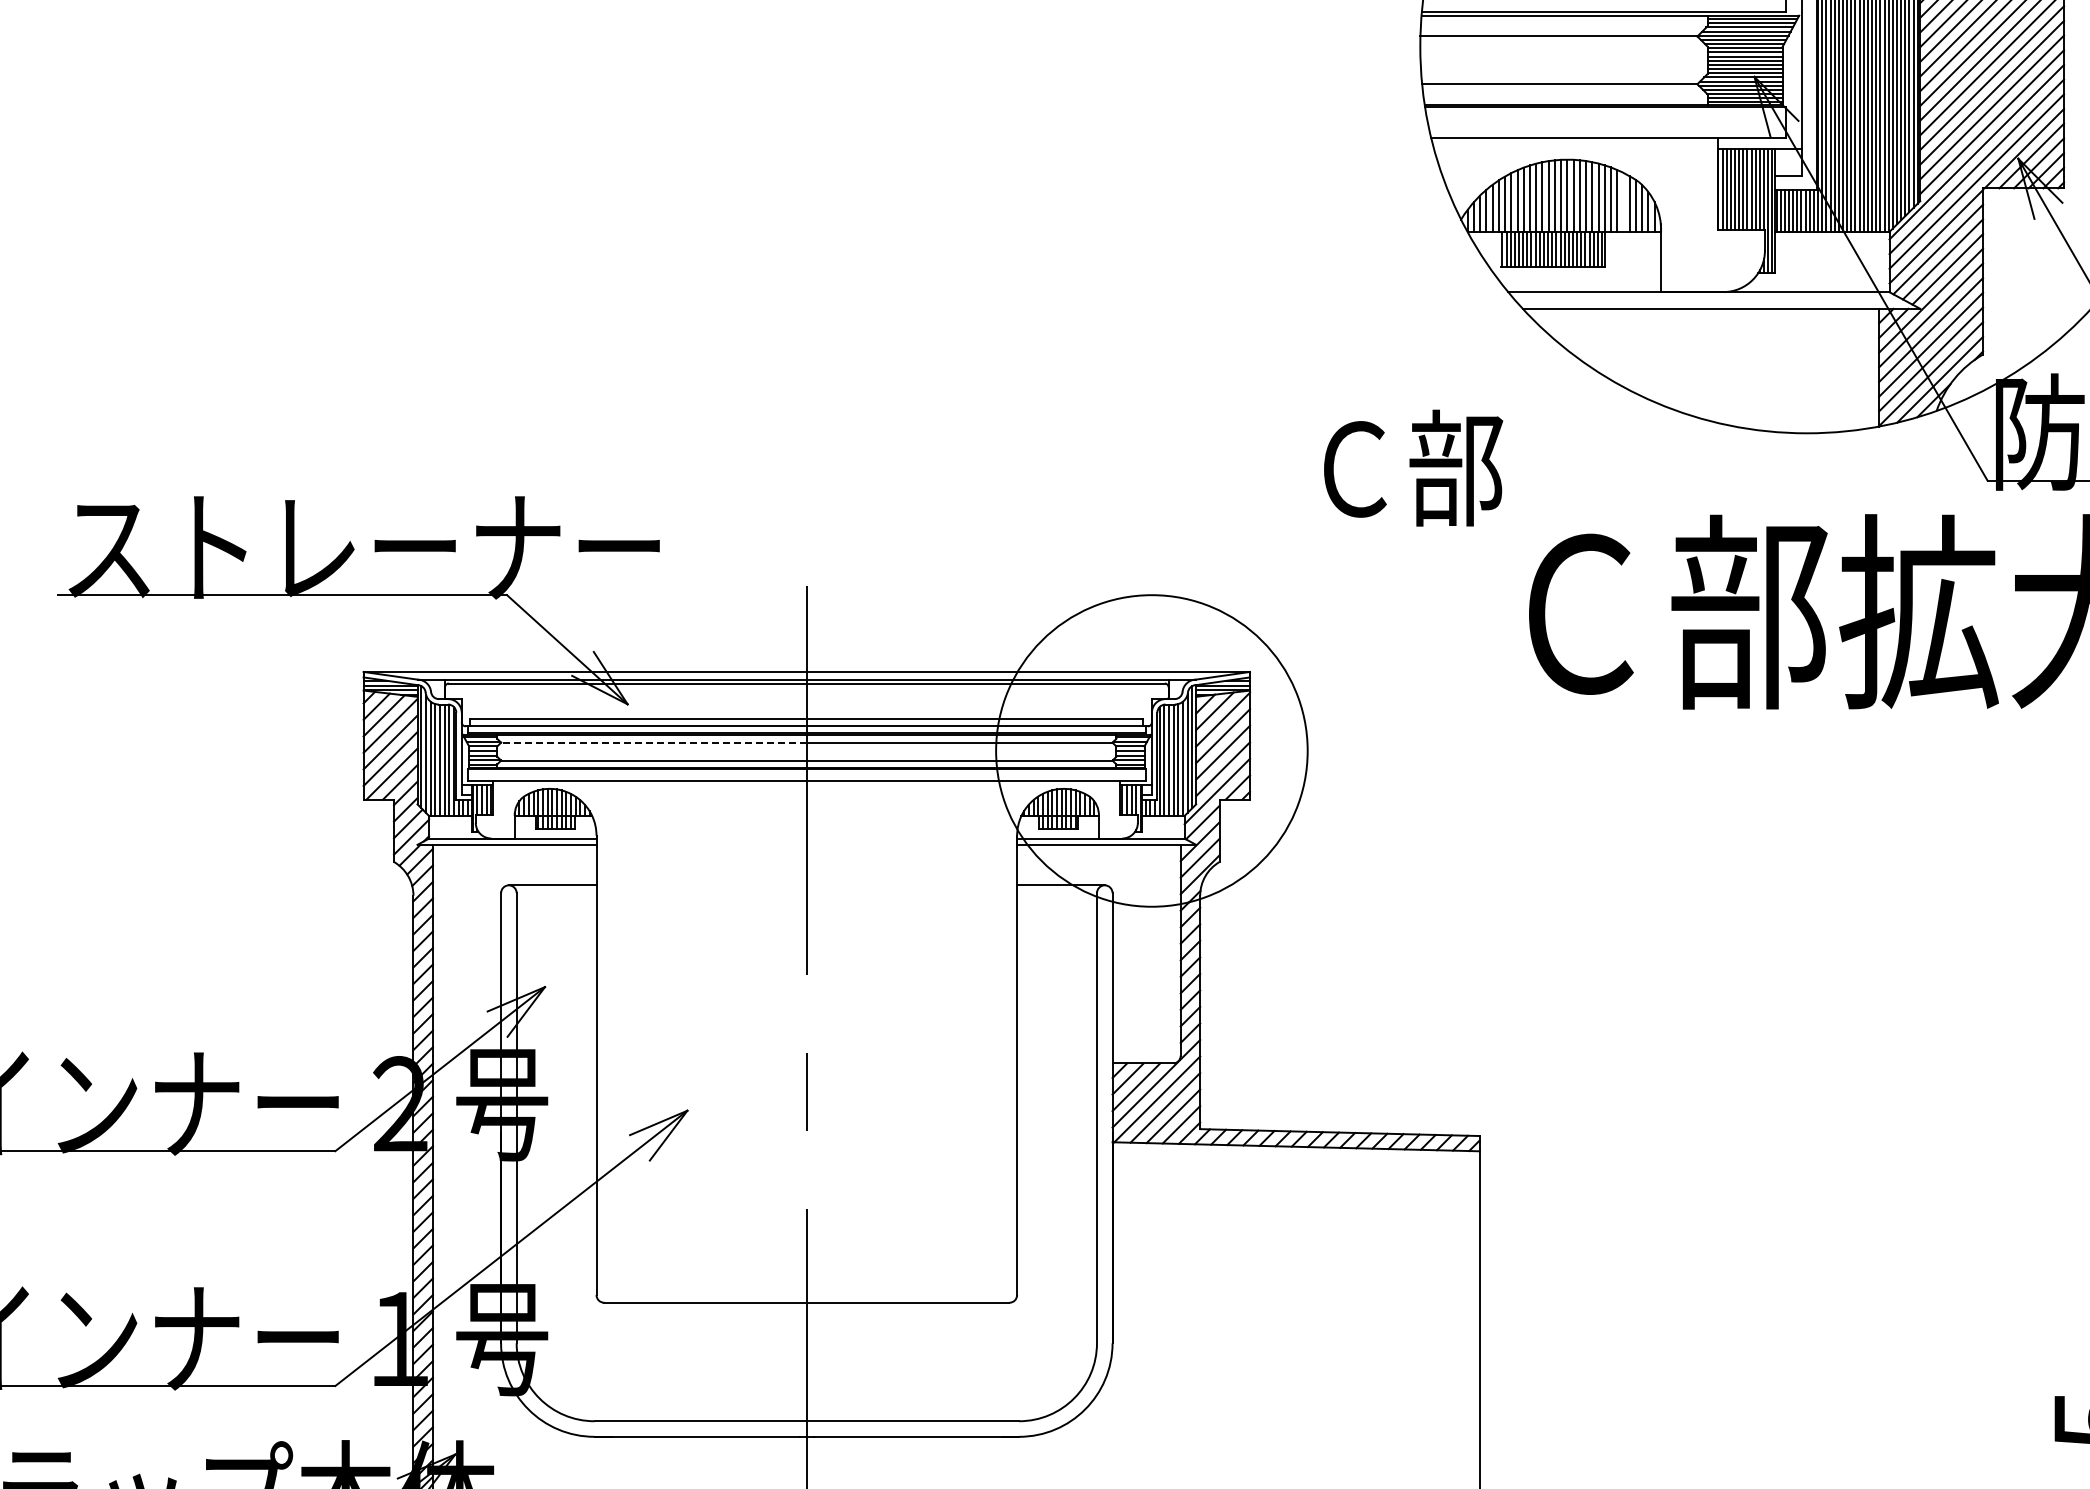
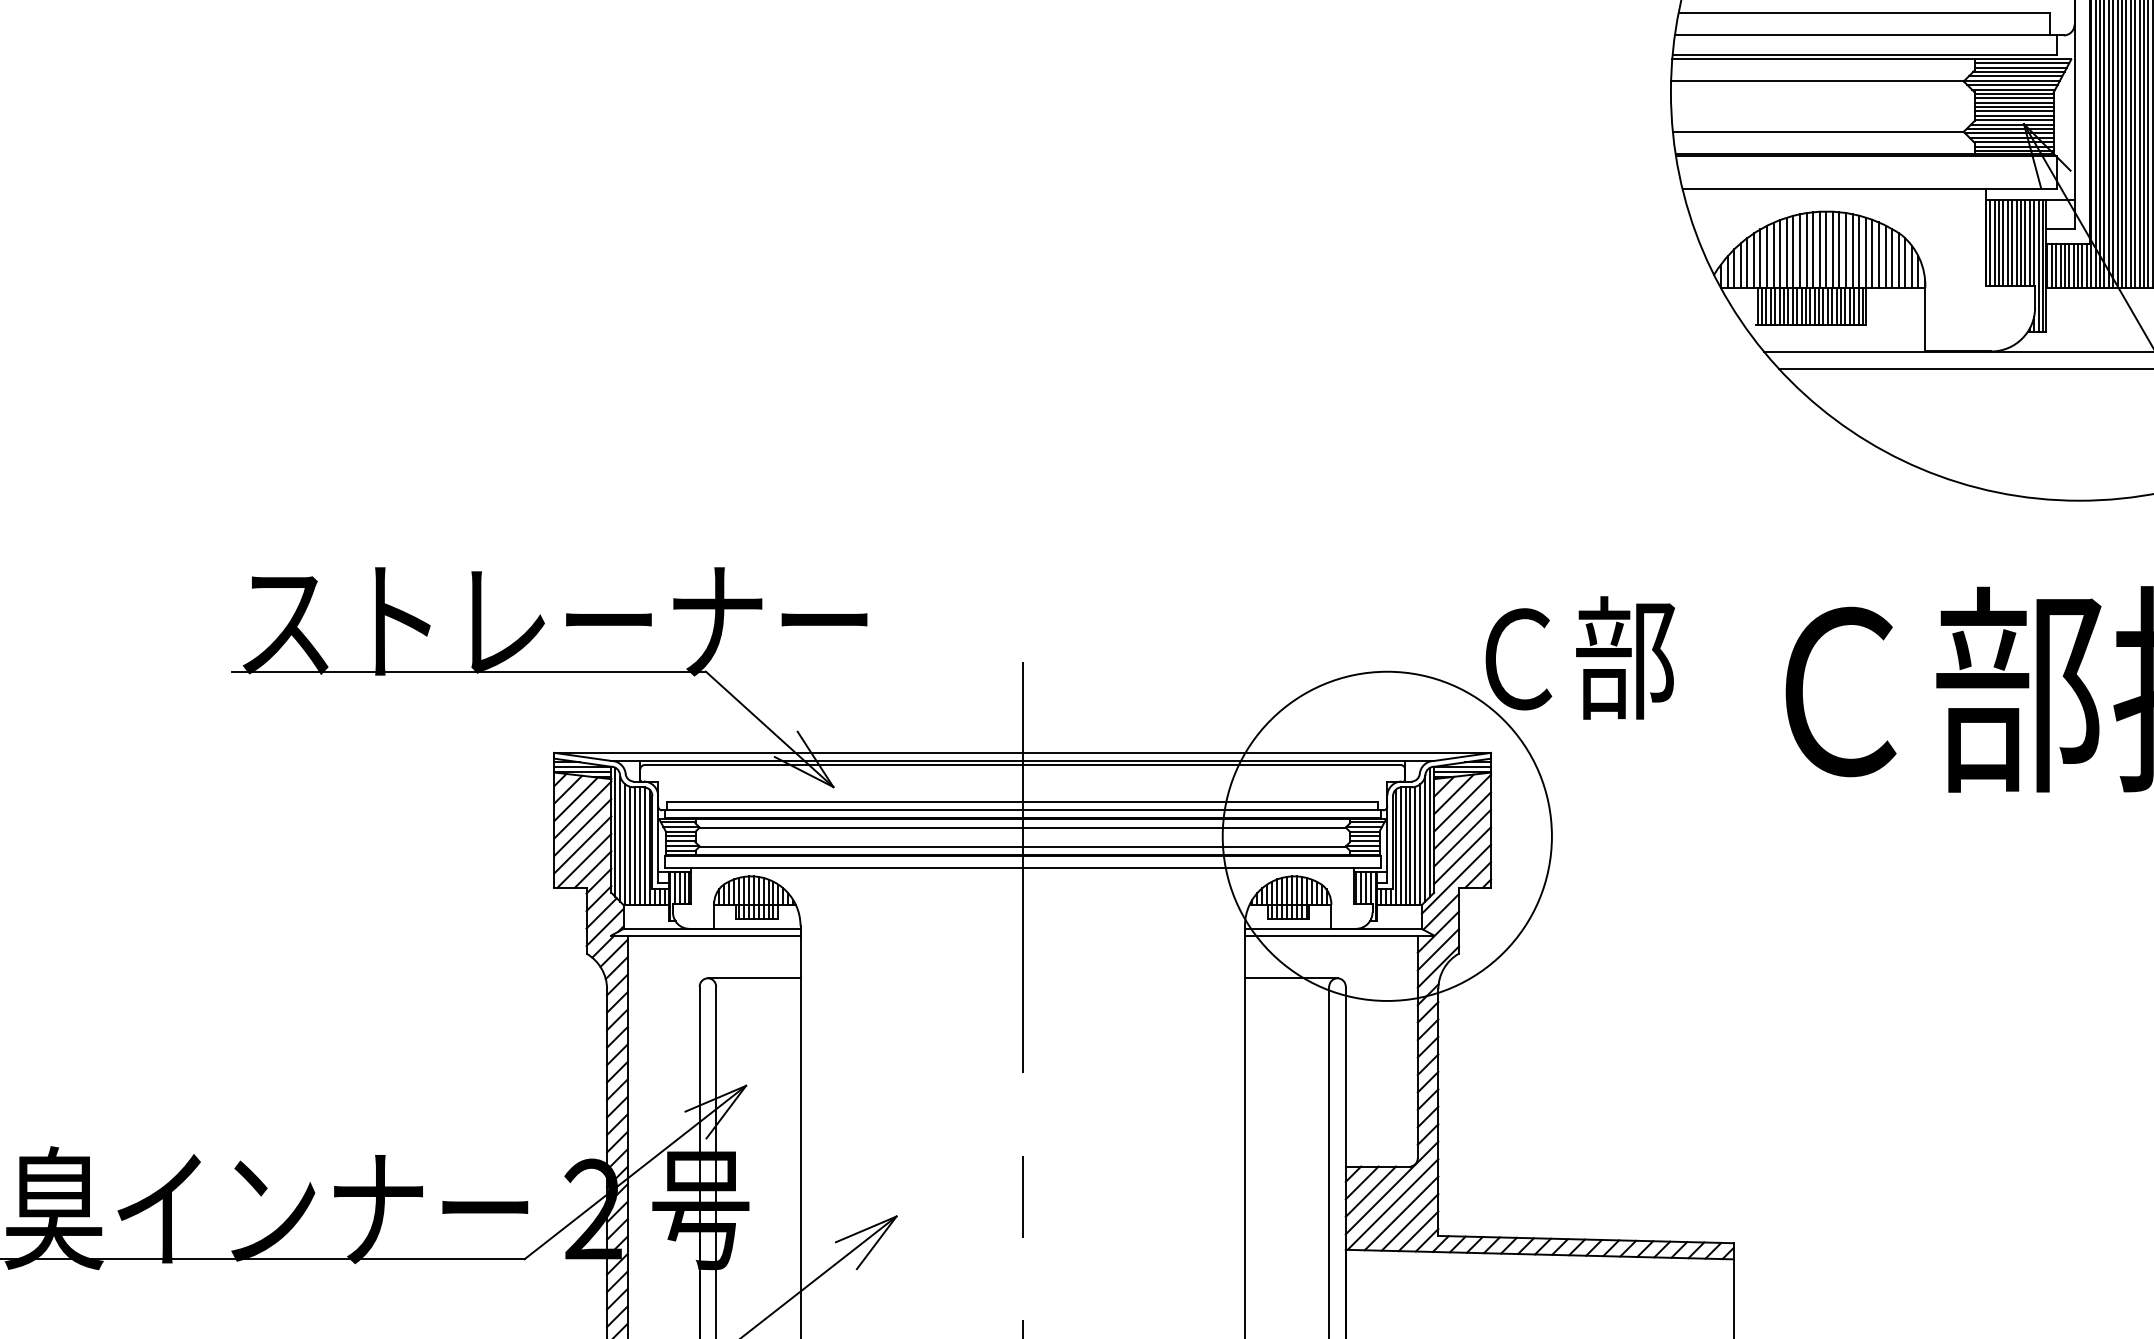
line: (1623, 201) -> (1885, 255), added
text: (1413, 467) -> (1580, 657), moved
line: (653, 742) -> (860, 827), dashed -> solid

